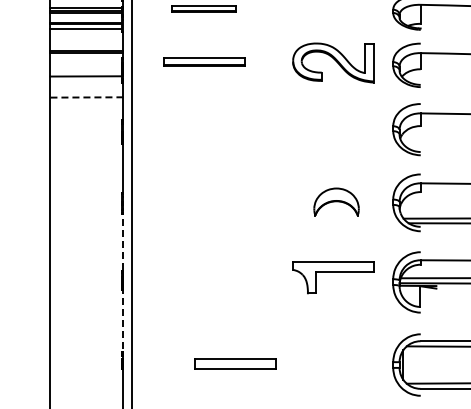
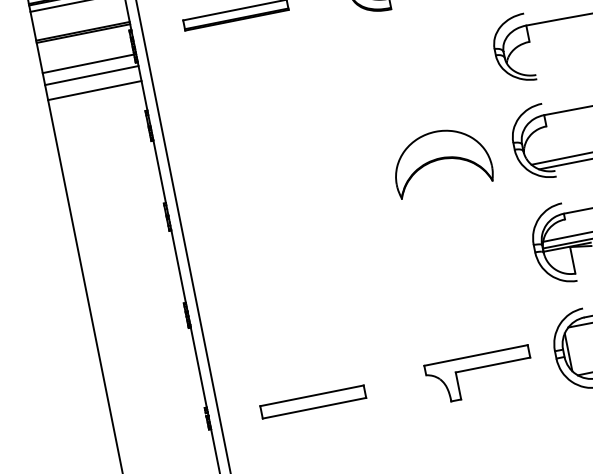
line: (86, 85) -> (91, 75), added
line: (86, 97) -> (94, 90), dashed -> solid
part: (336, 201) -> (441, 159), size x1.67
line: (123, 239) -> (178, 263), dashed -> solid
part: (333, 277) -> (480, 374), moved
line: (123, 320) -> (198, 366), dashed -> solid
part: (235, 363) -> (313, 401), moved

